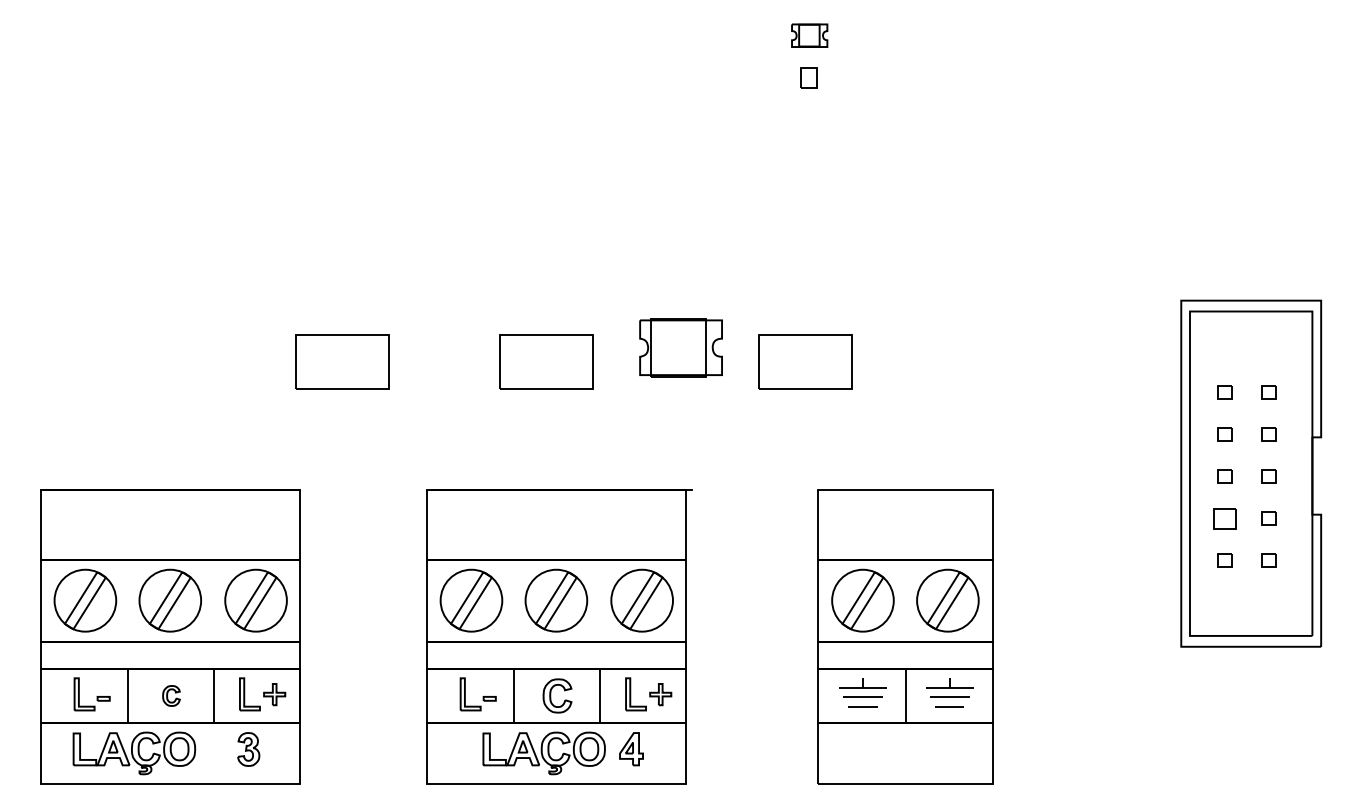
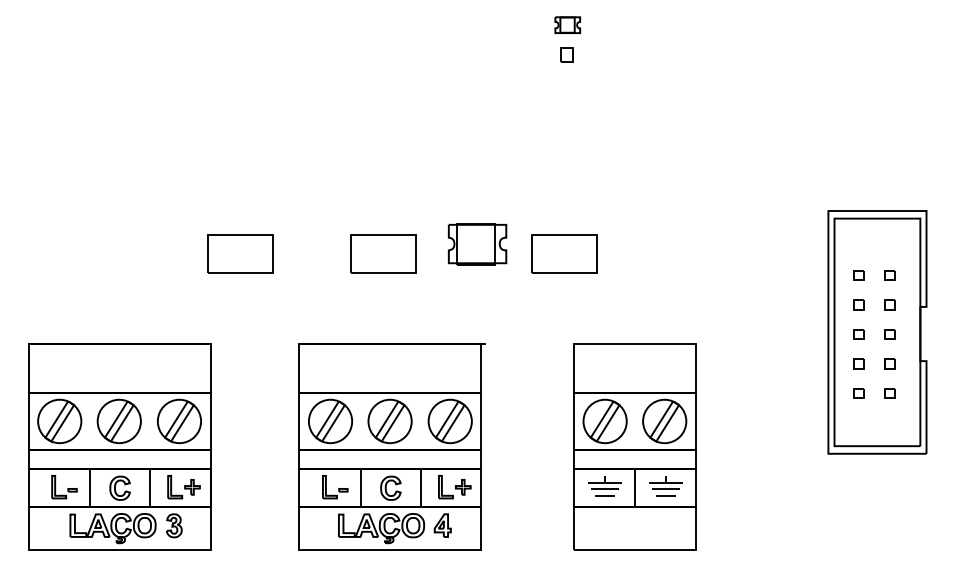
part: (1224, 518) -> (858, 363), size x0.62
part: (171, 695) -> (120, 487), size x1.67
part: (134, 753) -> (113, 528), moved

